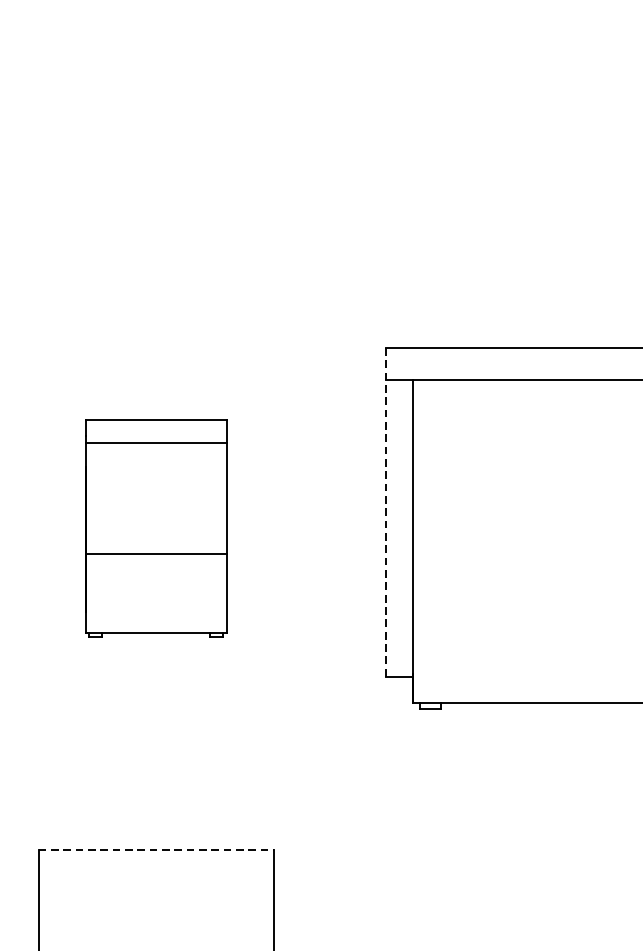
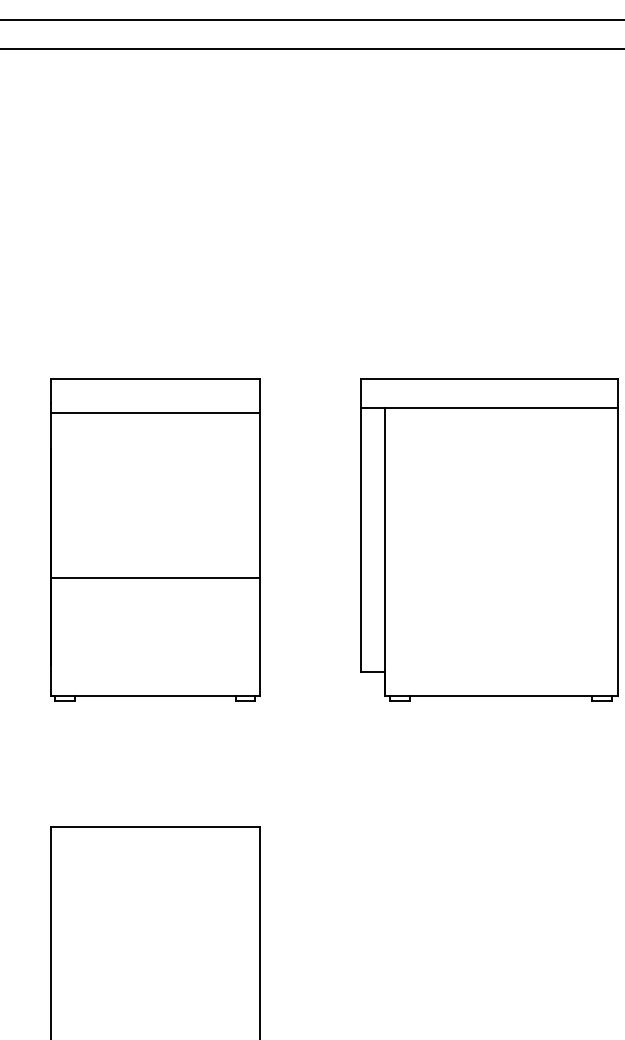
line: (386, 512) -> (360, 525), dashed -> solid
part: (156, 527) -> (155, 539), size x1.67
line: (156, 850) -> (155, 827), dashed -> solid

